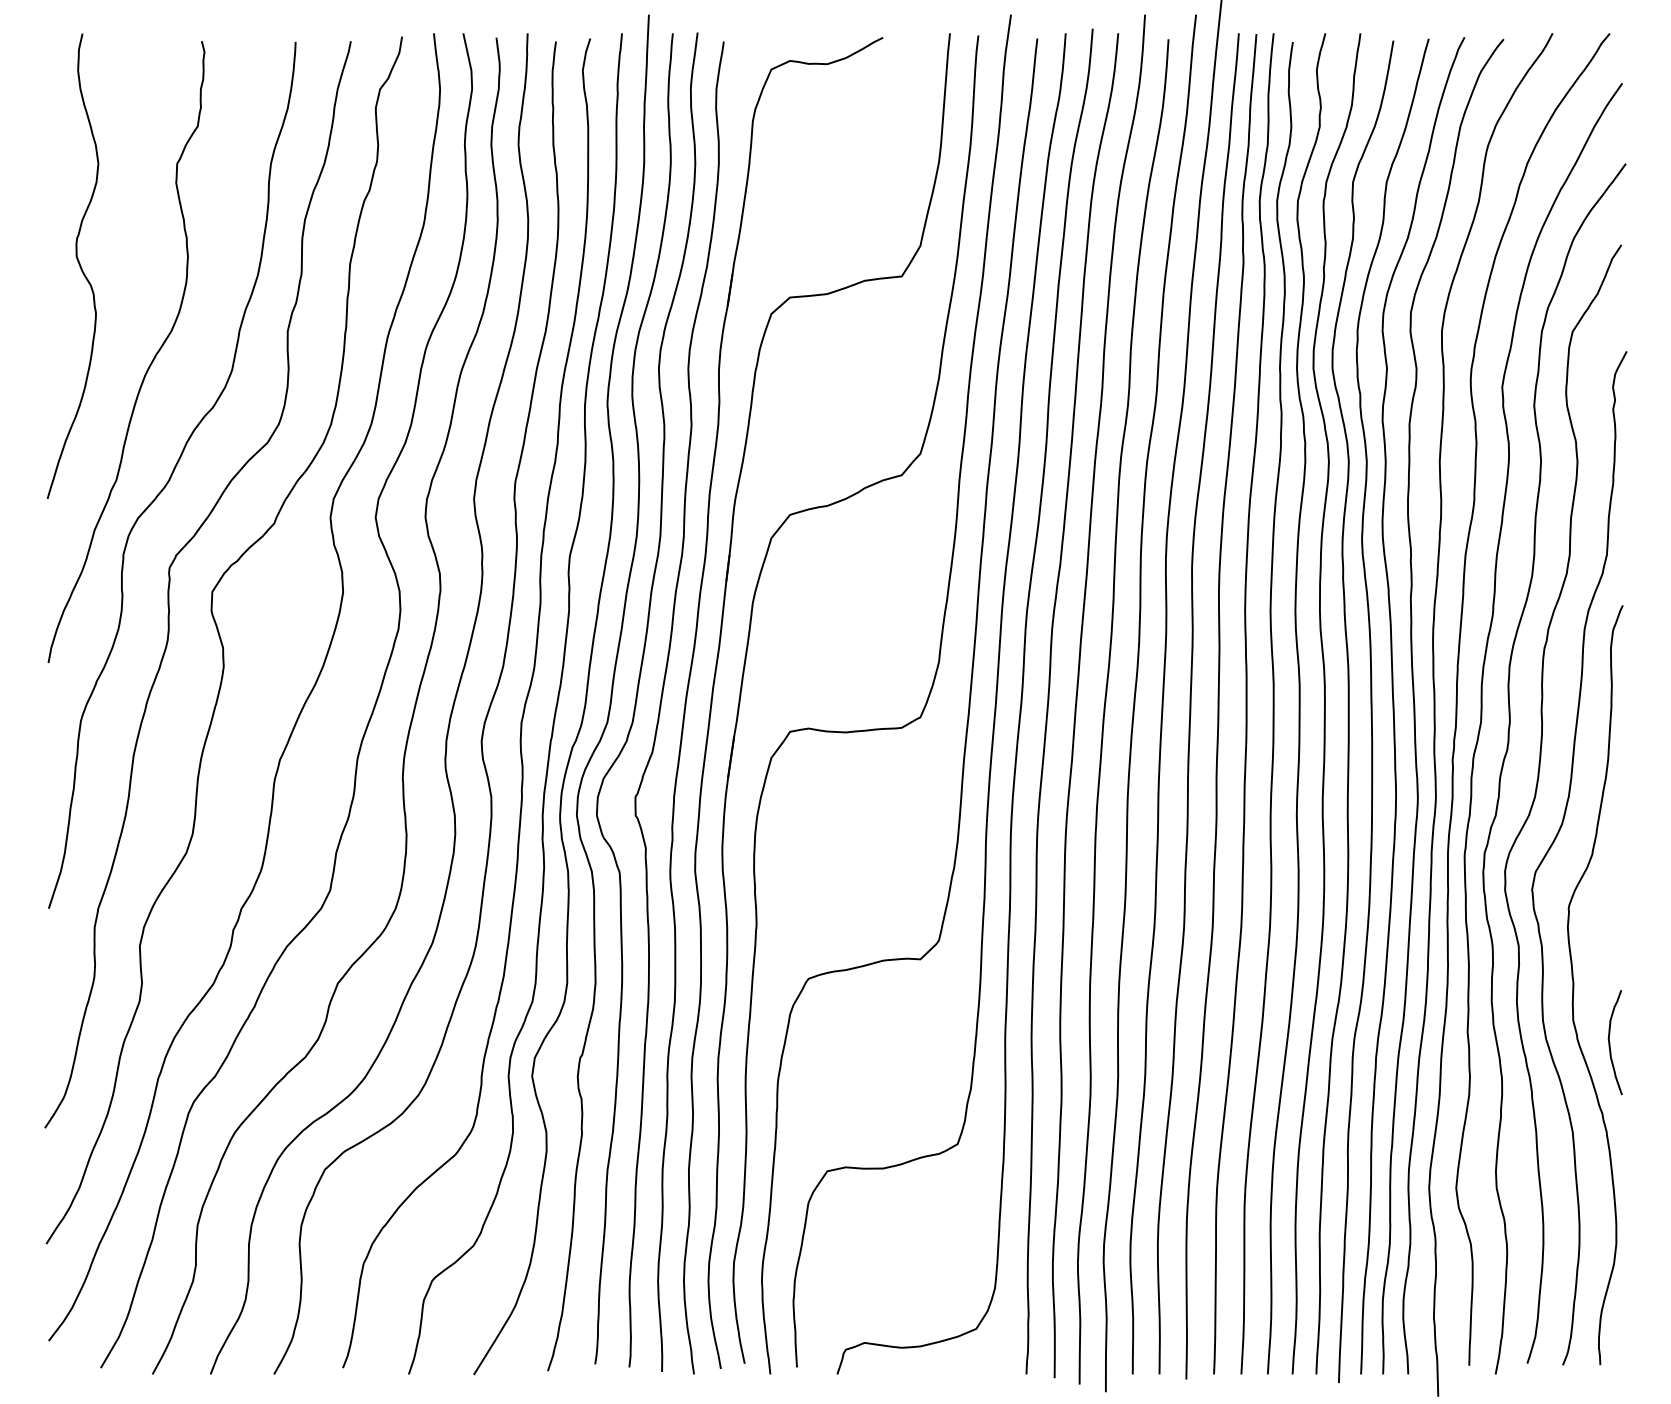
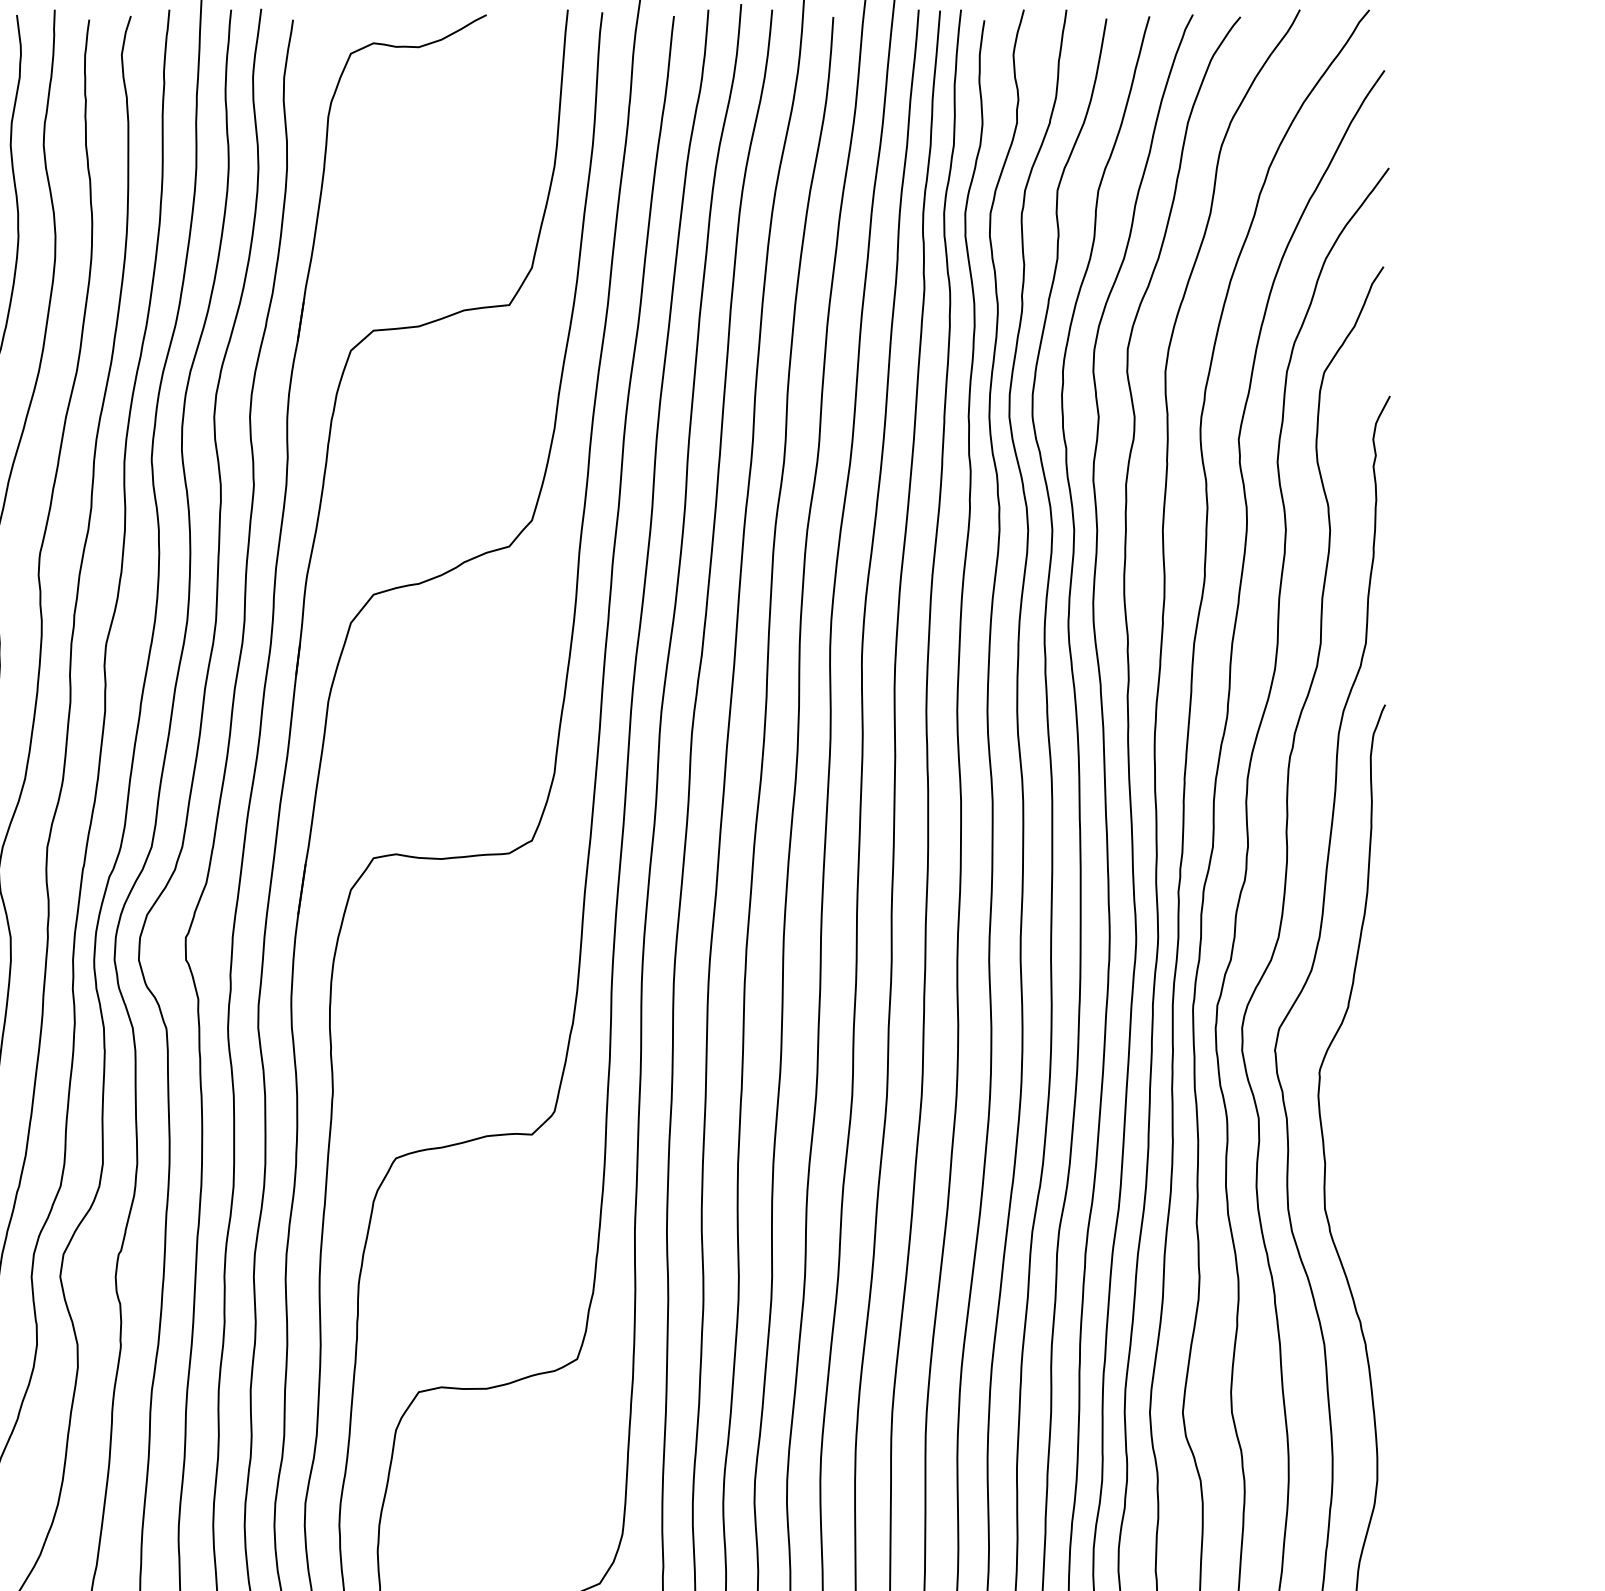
curve: (1610, 1042) -> (1370, 1235), removed

